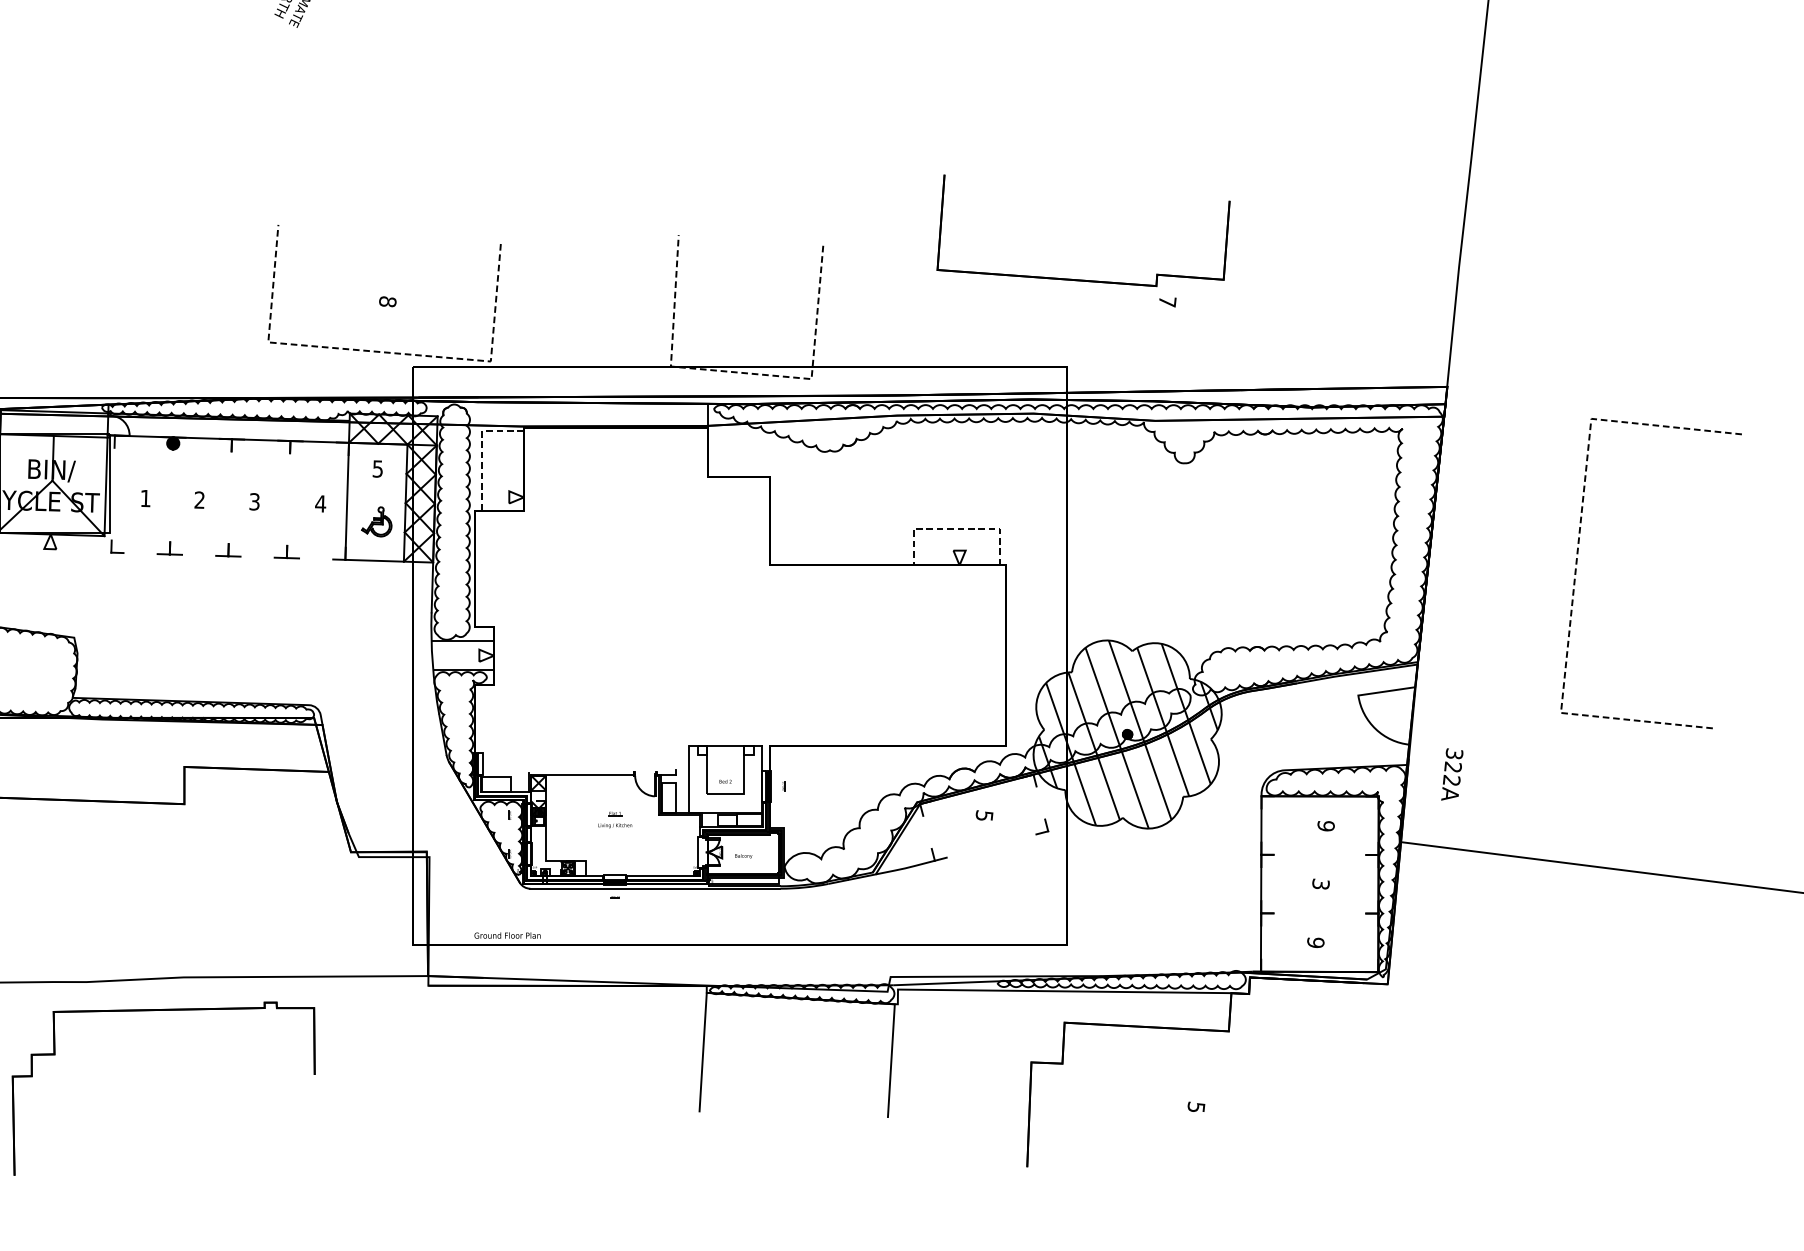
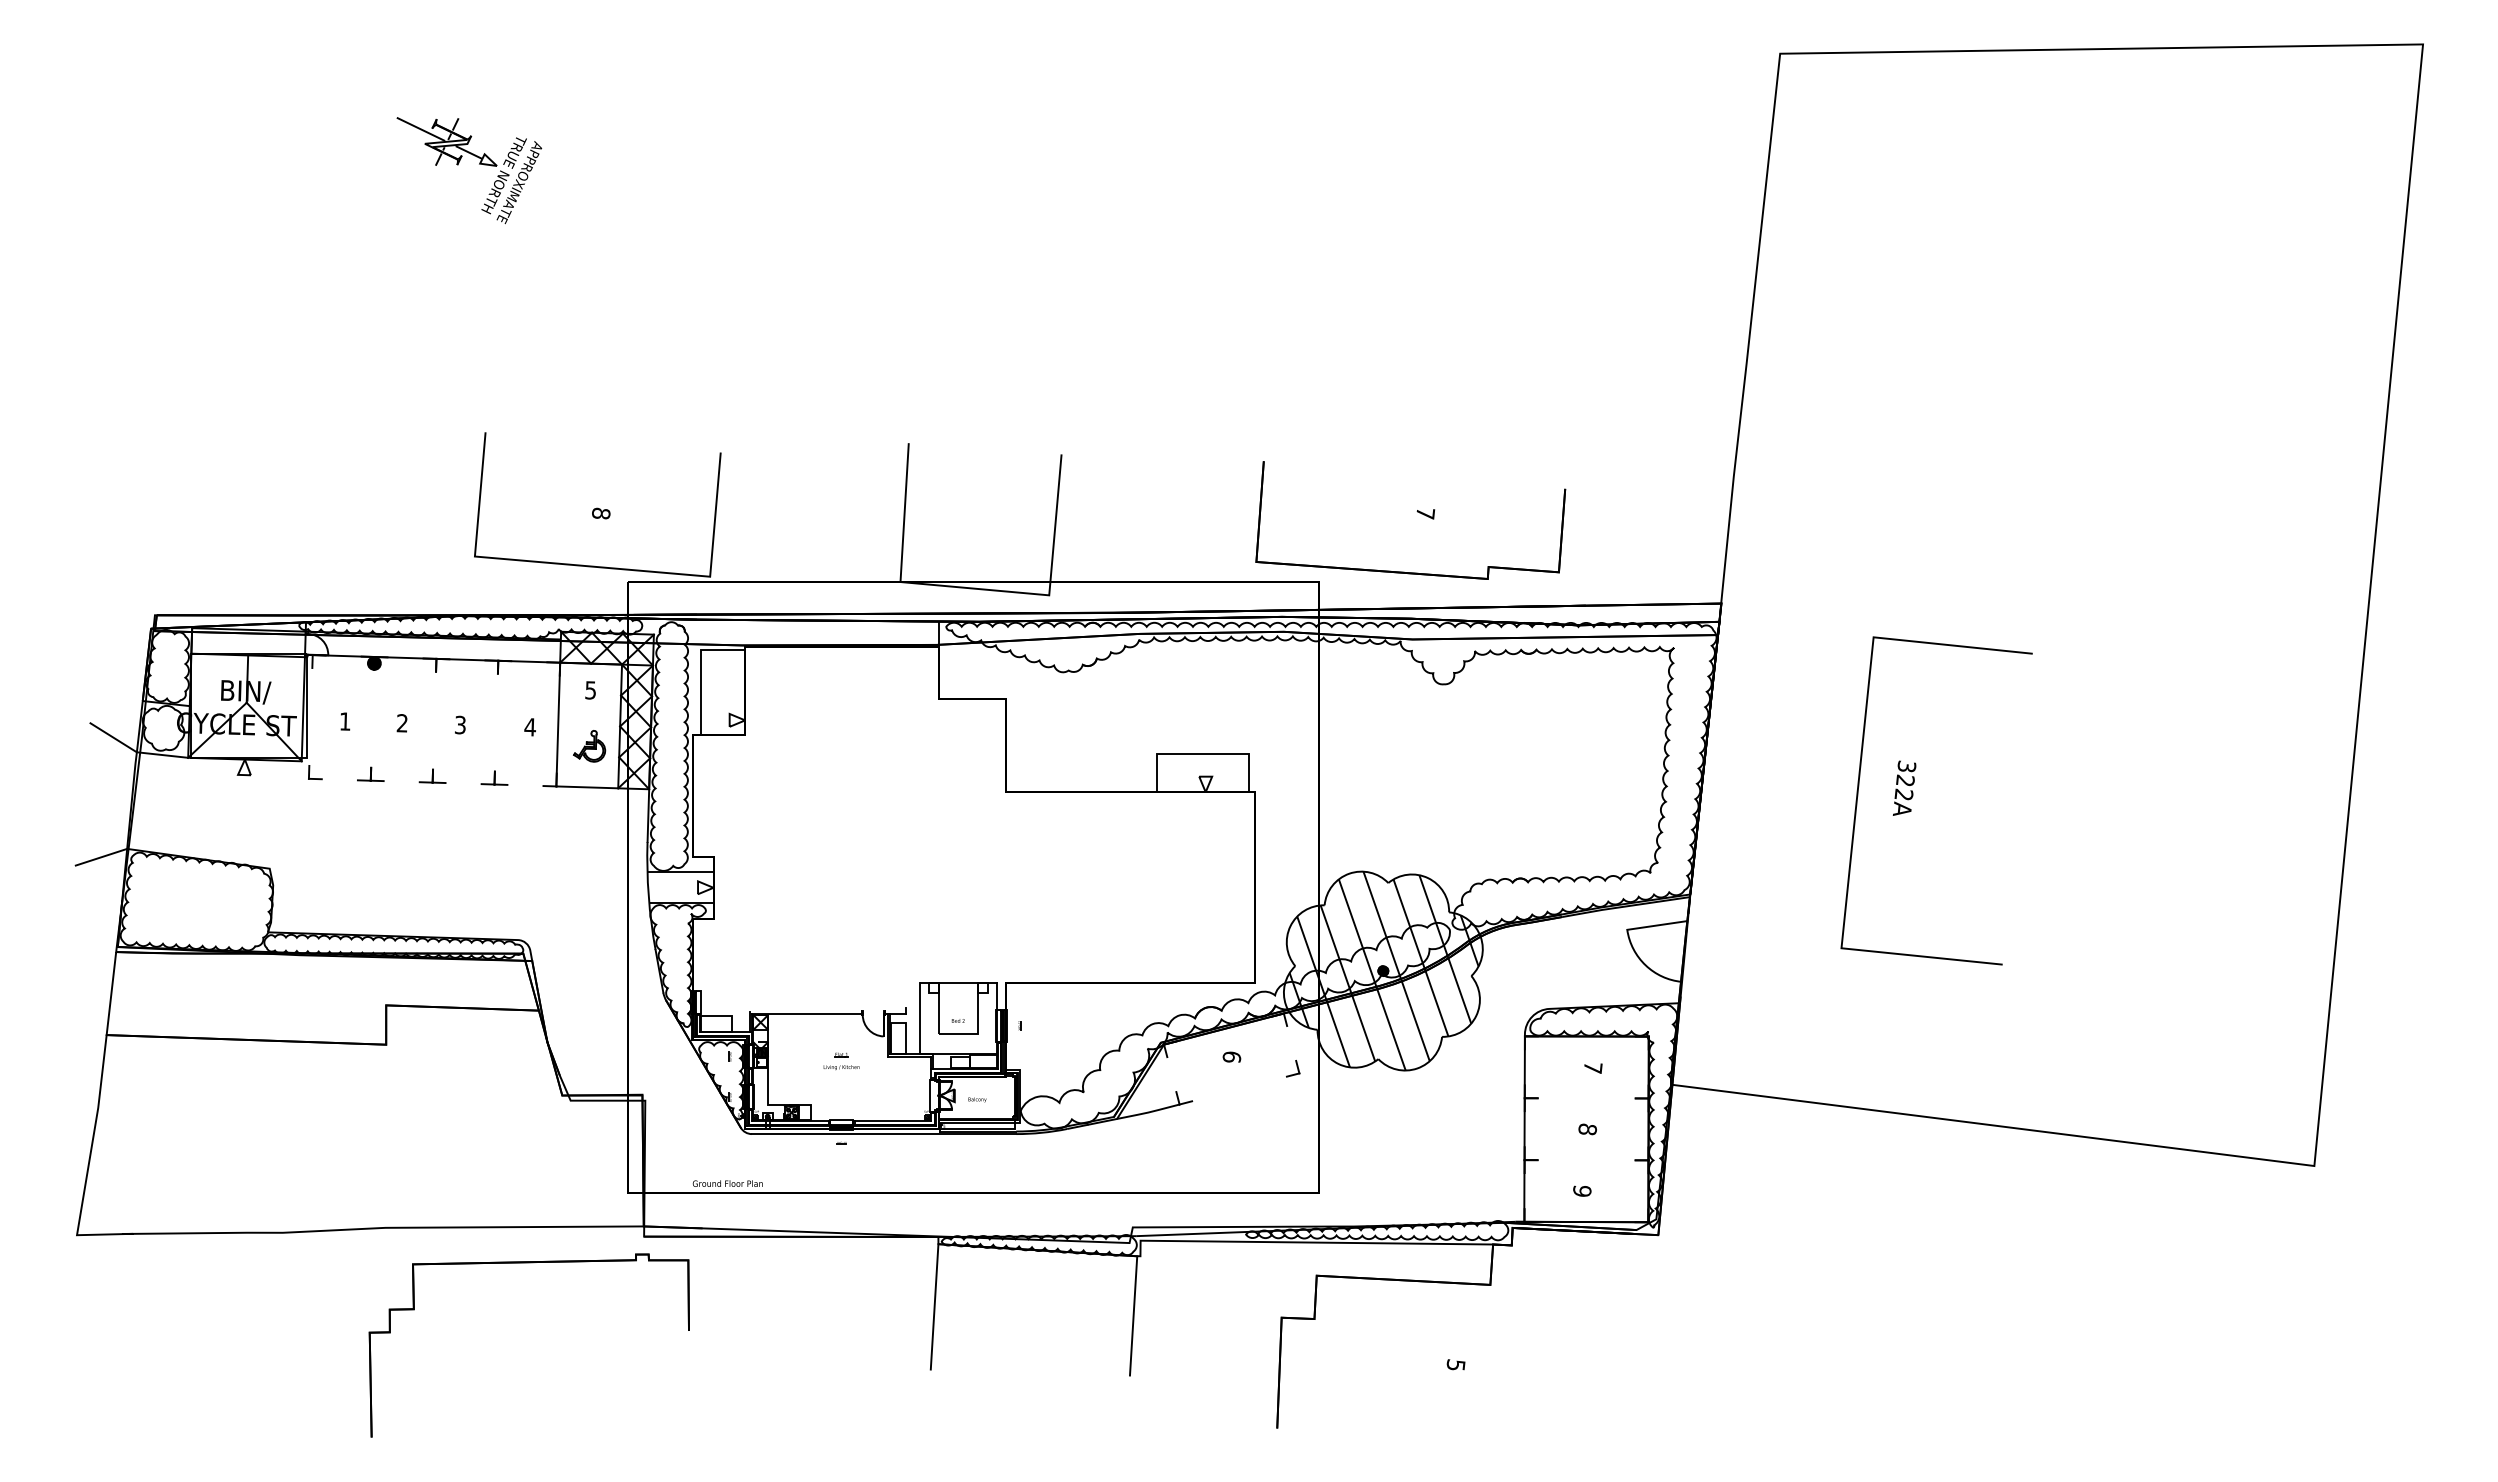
part: (1077, 279) -> (1404, 571), moved
line: (379, 351) -> (592, 566), dashed -> solid
line: (741, 372) -> (975, 588), dashed -> solid
line: (481, 450) -> (700, 670), dashed -> solid
line: (957, 528) -> (1203, 753), dashed -> solid
line: (1576, 567) -> (1857, 794), dashed -> solid
text: (1452, 773) -> (1904, 787), moved
text: (983, 815) -> (1231, 1056), 5 -> 6
text: (1326, 825) -> (1593, 1067), 9 -> 7
text: (1320, 884) -> (1587, 1129), 3 -> 8
part: (162, 1011) -> (528, 1263), moved

